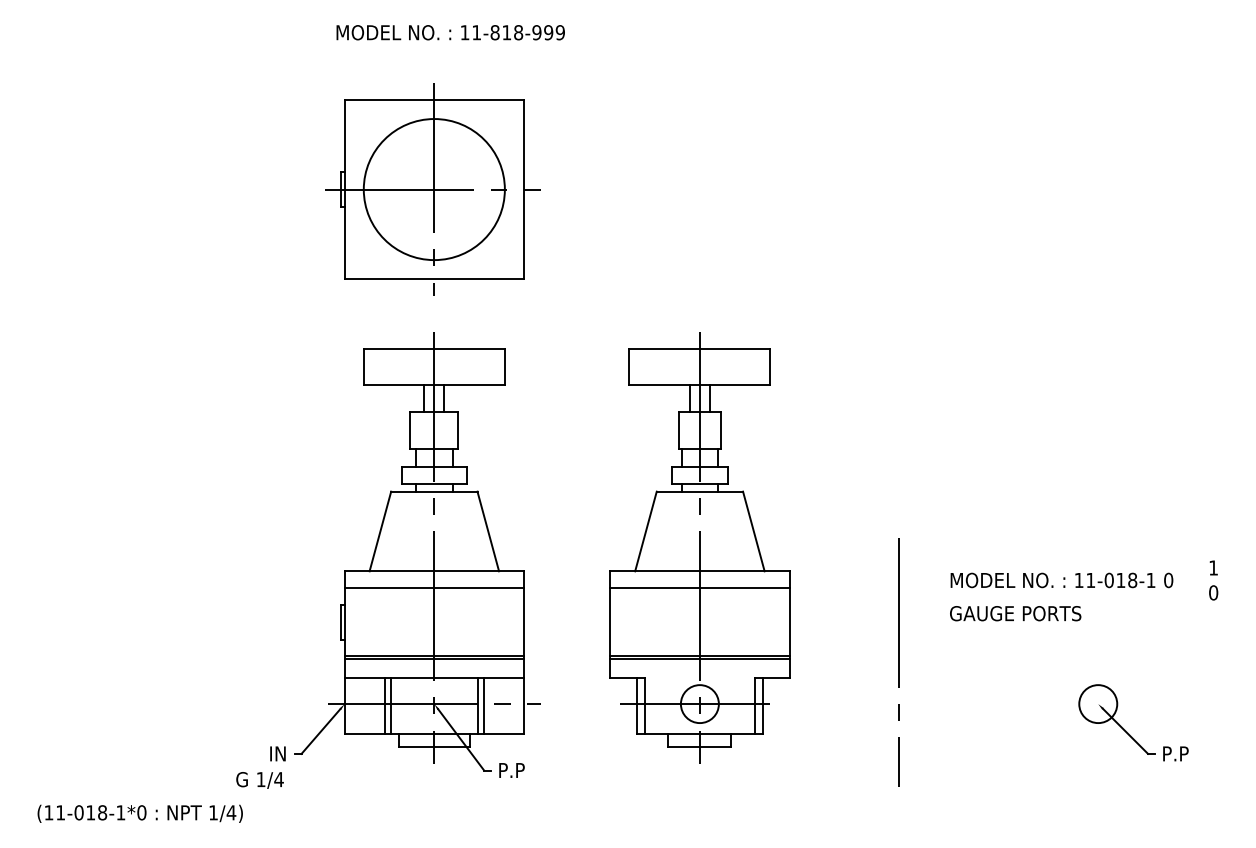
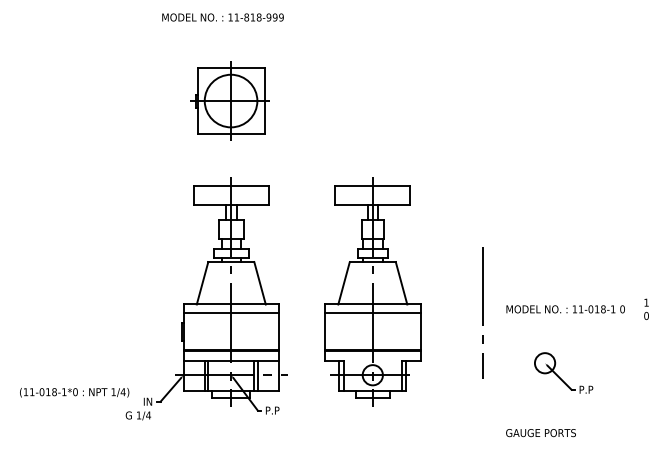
text: (449, 32) -> (222, 17), moved
part: (432, 188) -> (230, 100), size x0.7
text: (1014, 614) -> (540, 433), moved
line: (898, 661) -> (482, 312), moved
part: (1132, 721) -> (563, 372), moved
text: (140, 813) -> (74, 392), moved

